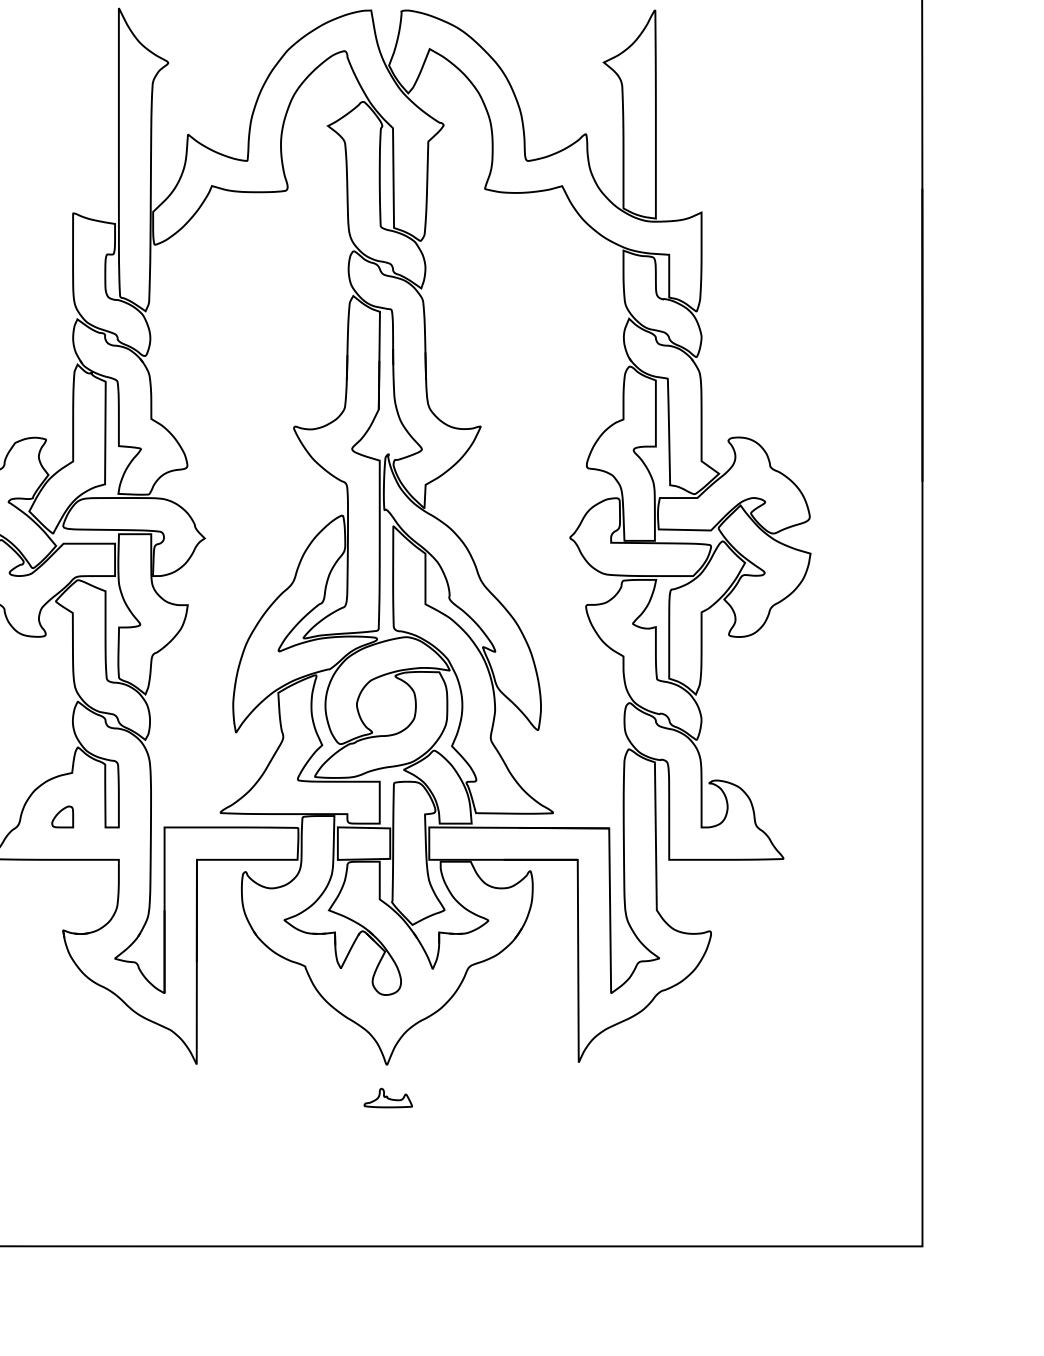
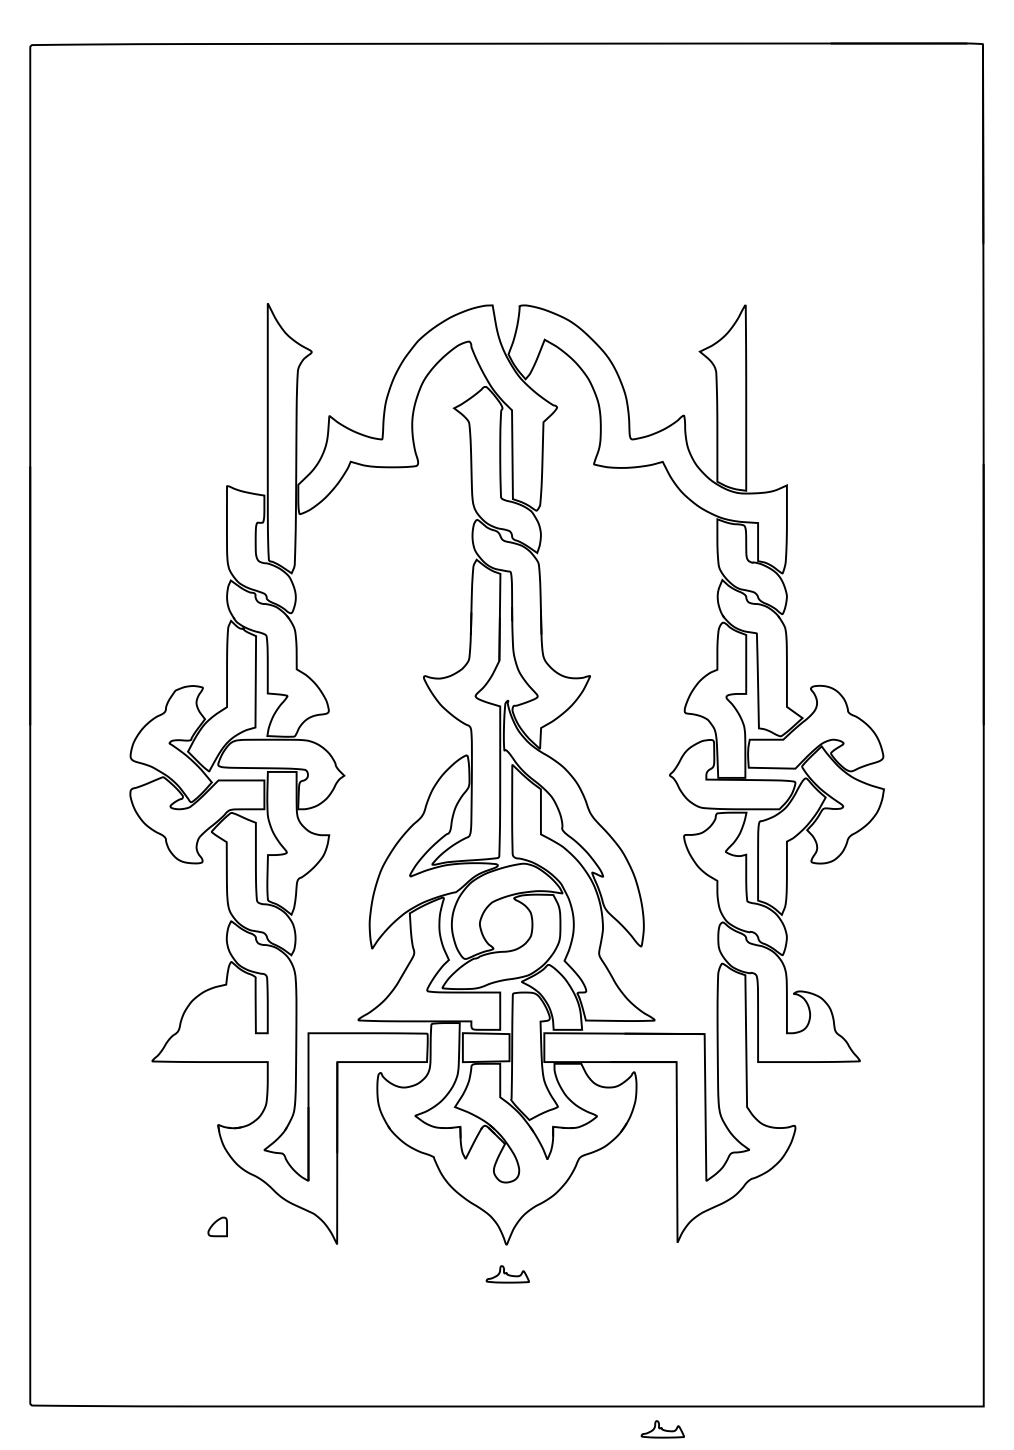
part: (62, 816) -> (217, 1226), moved
part: (561, 1272) -> (662, 1429), added

